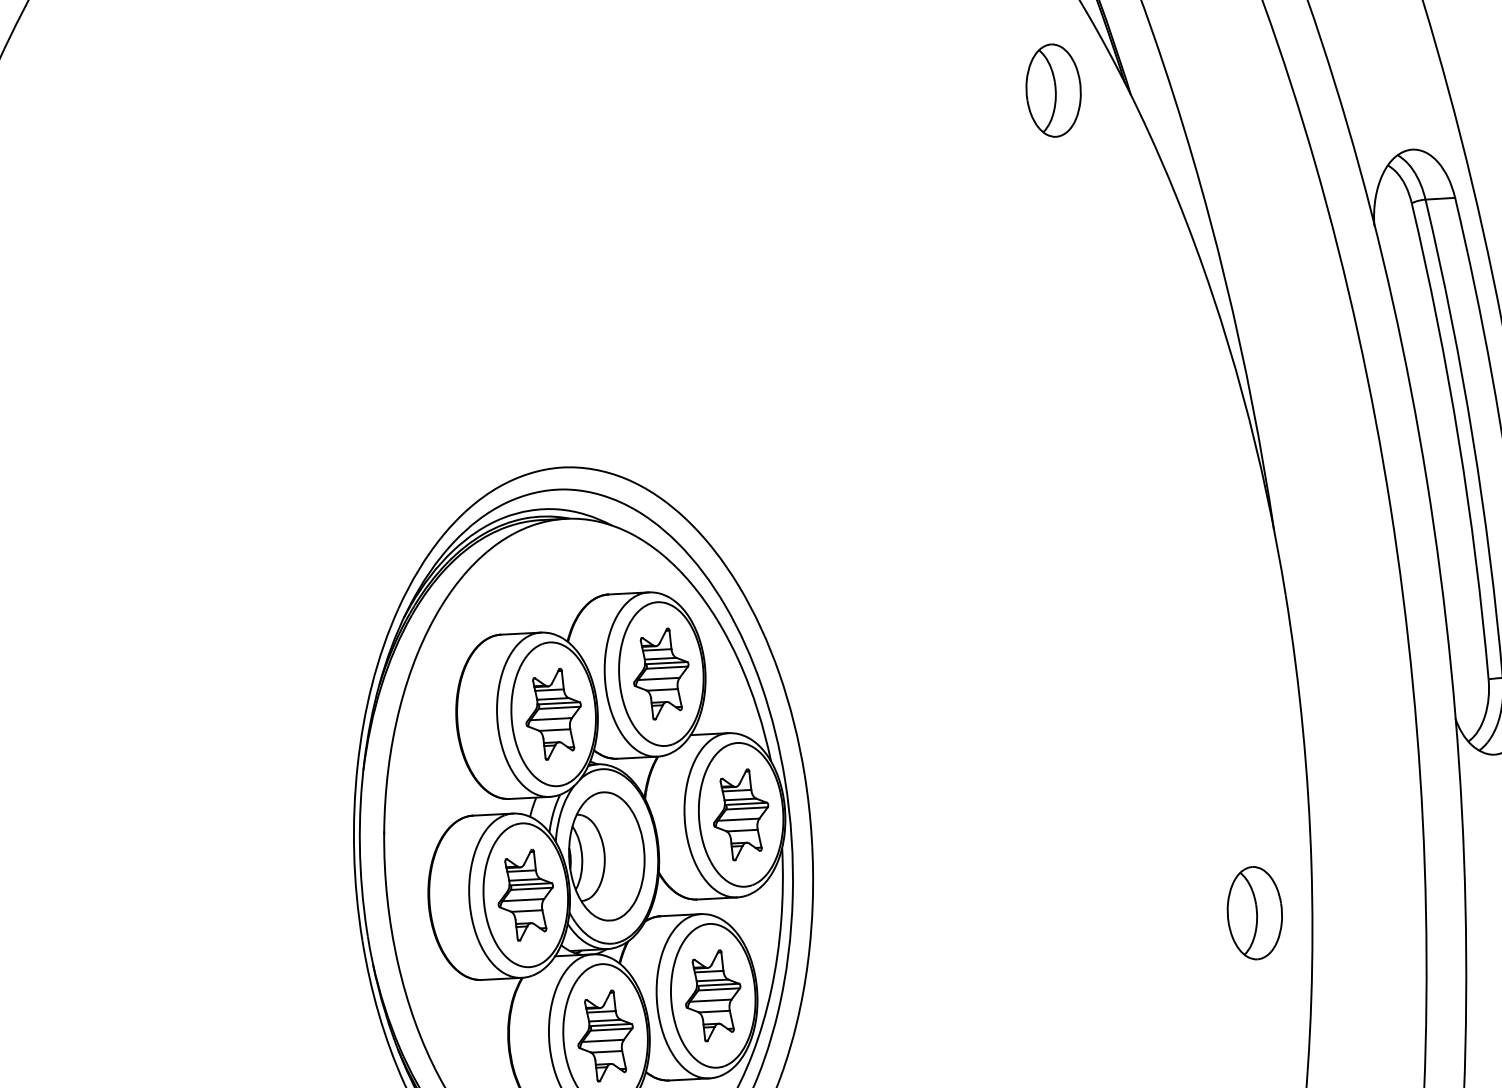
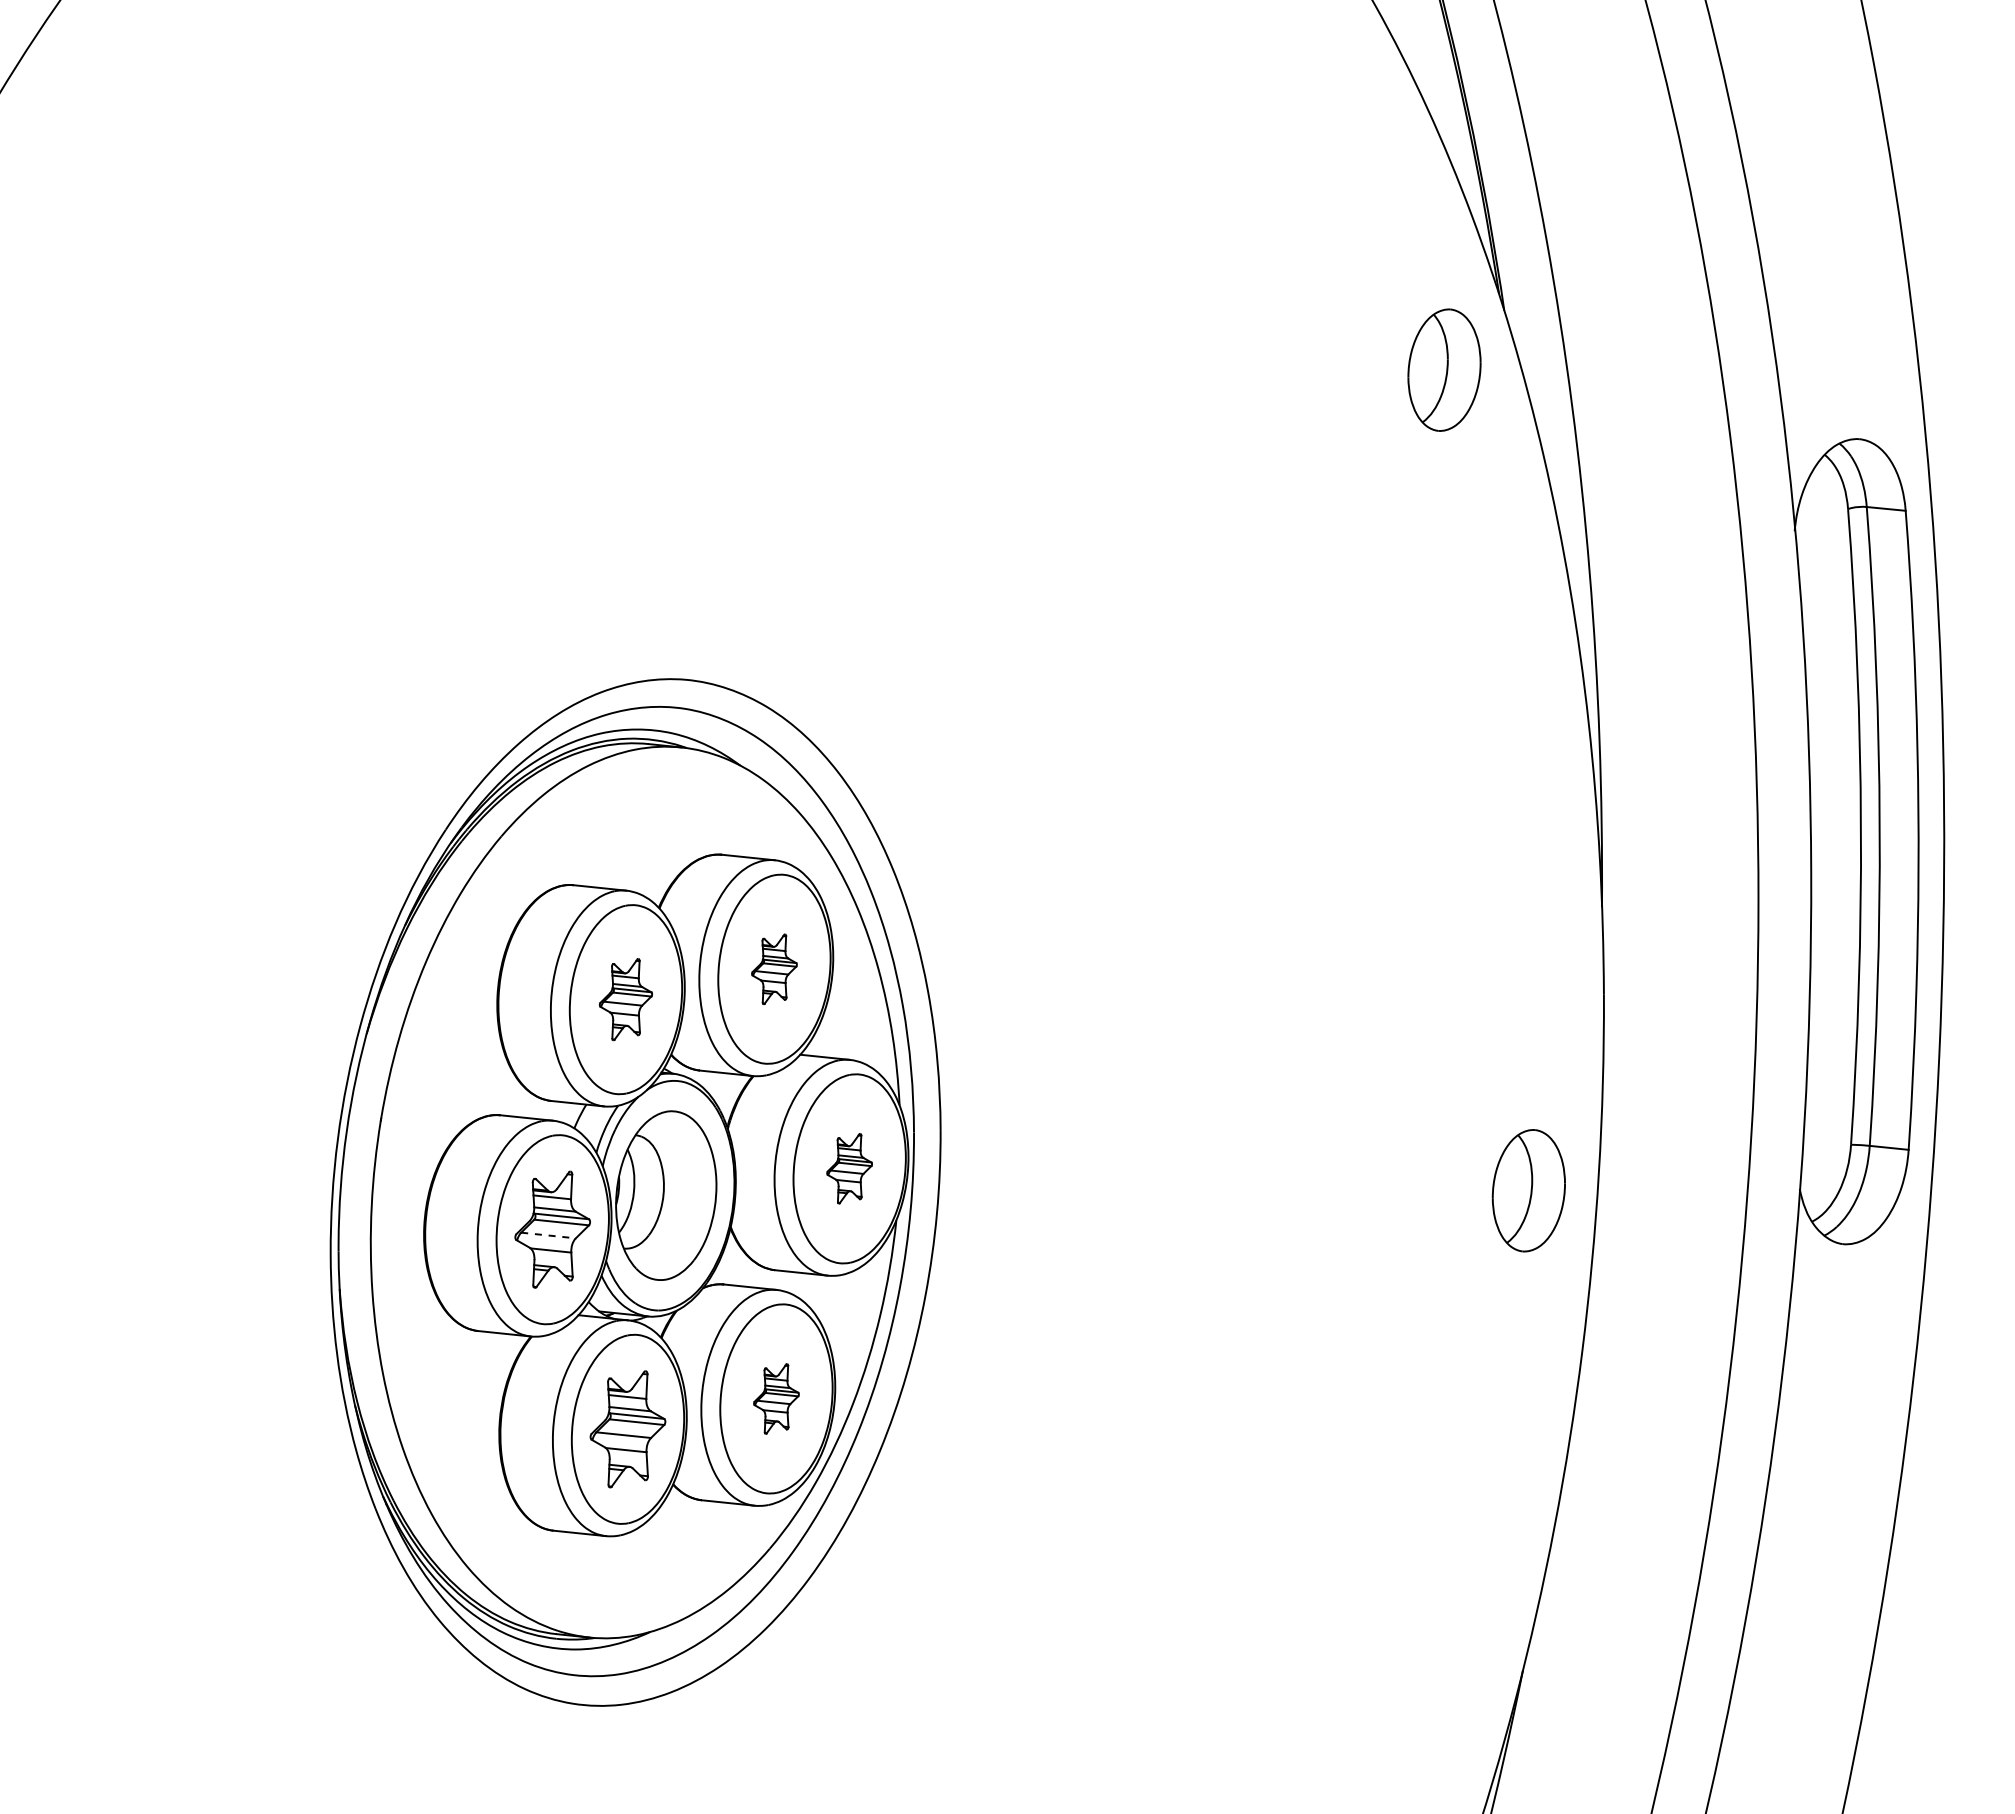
part: (1053, 90) -> (1444, 369), moved
part: (661, 674) -> (774, 969), size x0.6
part: (553, 714) -> (625, 999), size x0.7
part: (740, 814) -> (849, 1168), size x0.6
line: (524, 900) -> (549, 1235), solid -> dashed
part: (1254, 913) -> (1528, 1190), moved
part: (713, 995) -> (776, 1398), size x0.6

